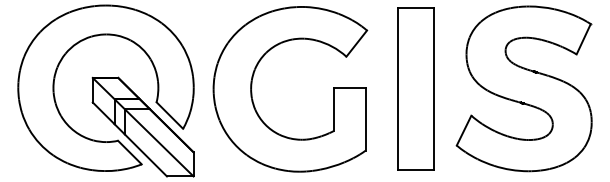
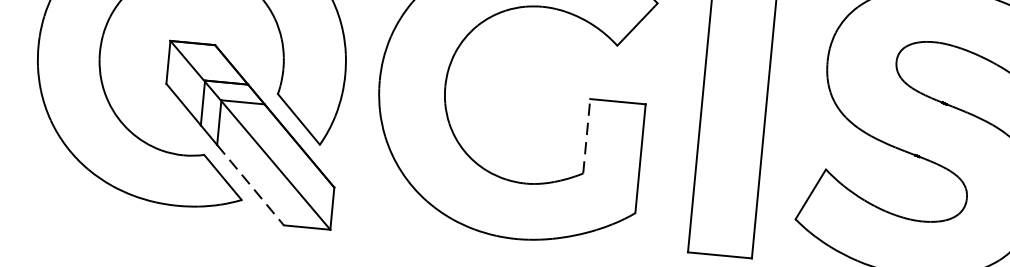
line: (333, 109) -> (585, 135), solid -> dashed
line: (145, 155) -> (249, 185), solid -> dashed

